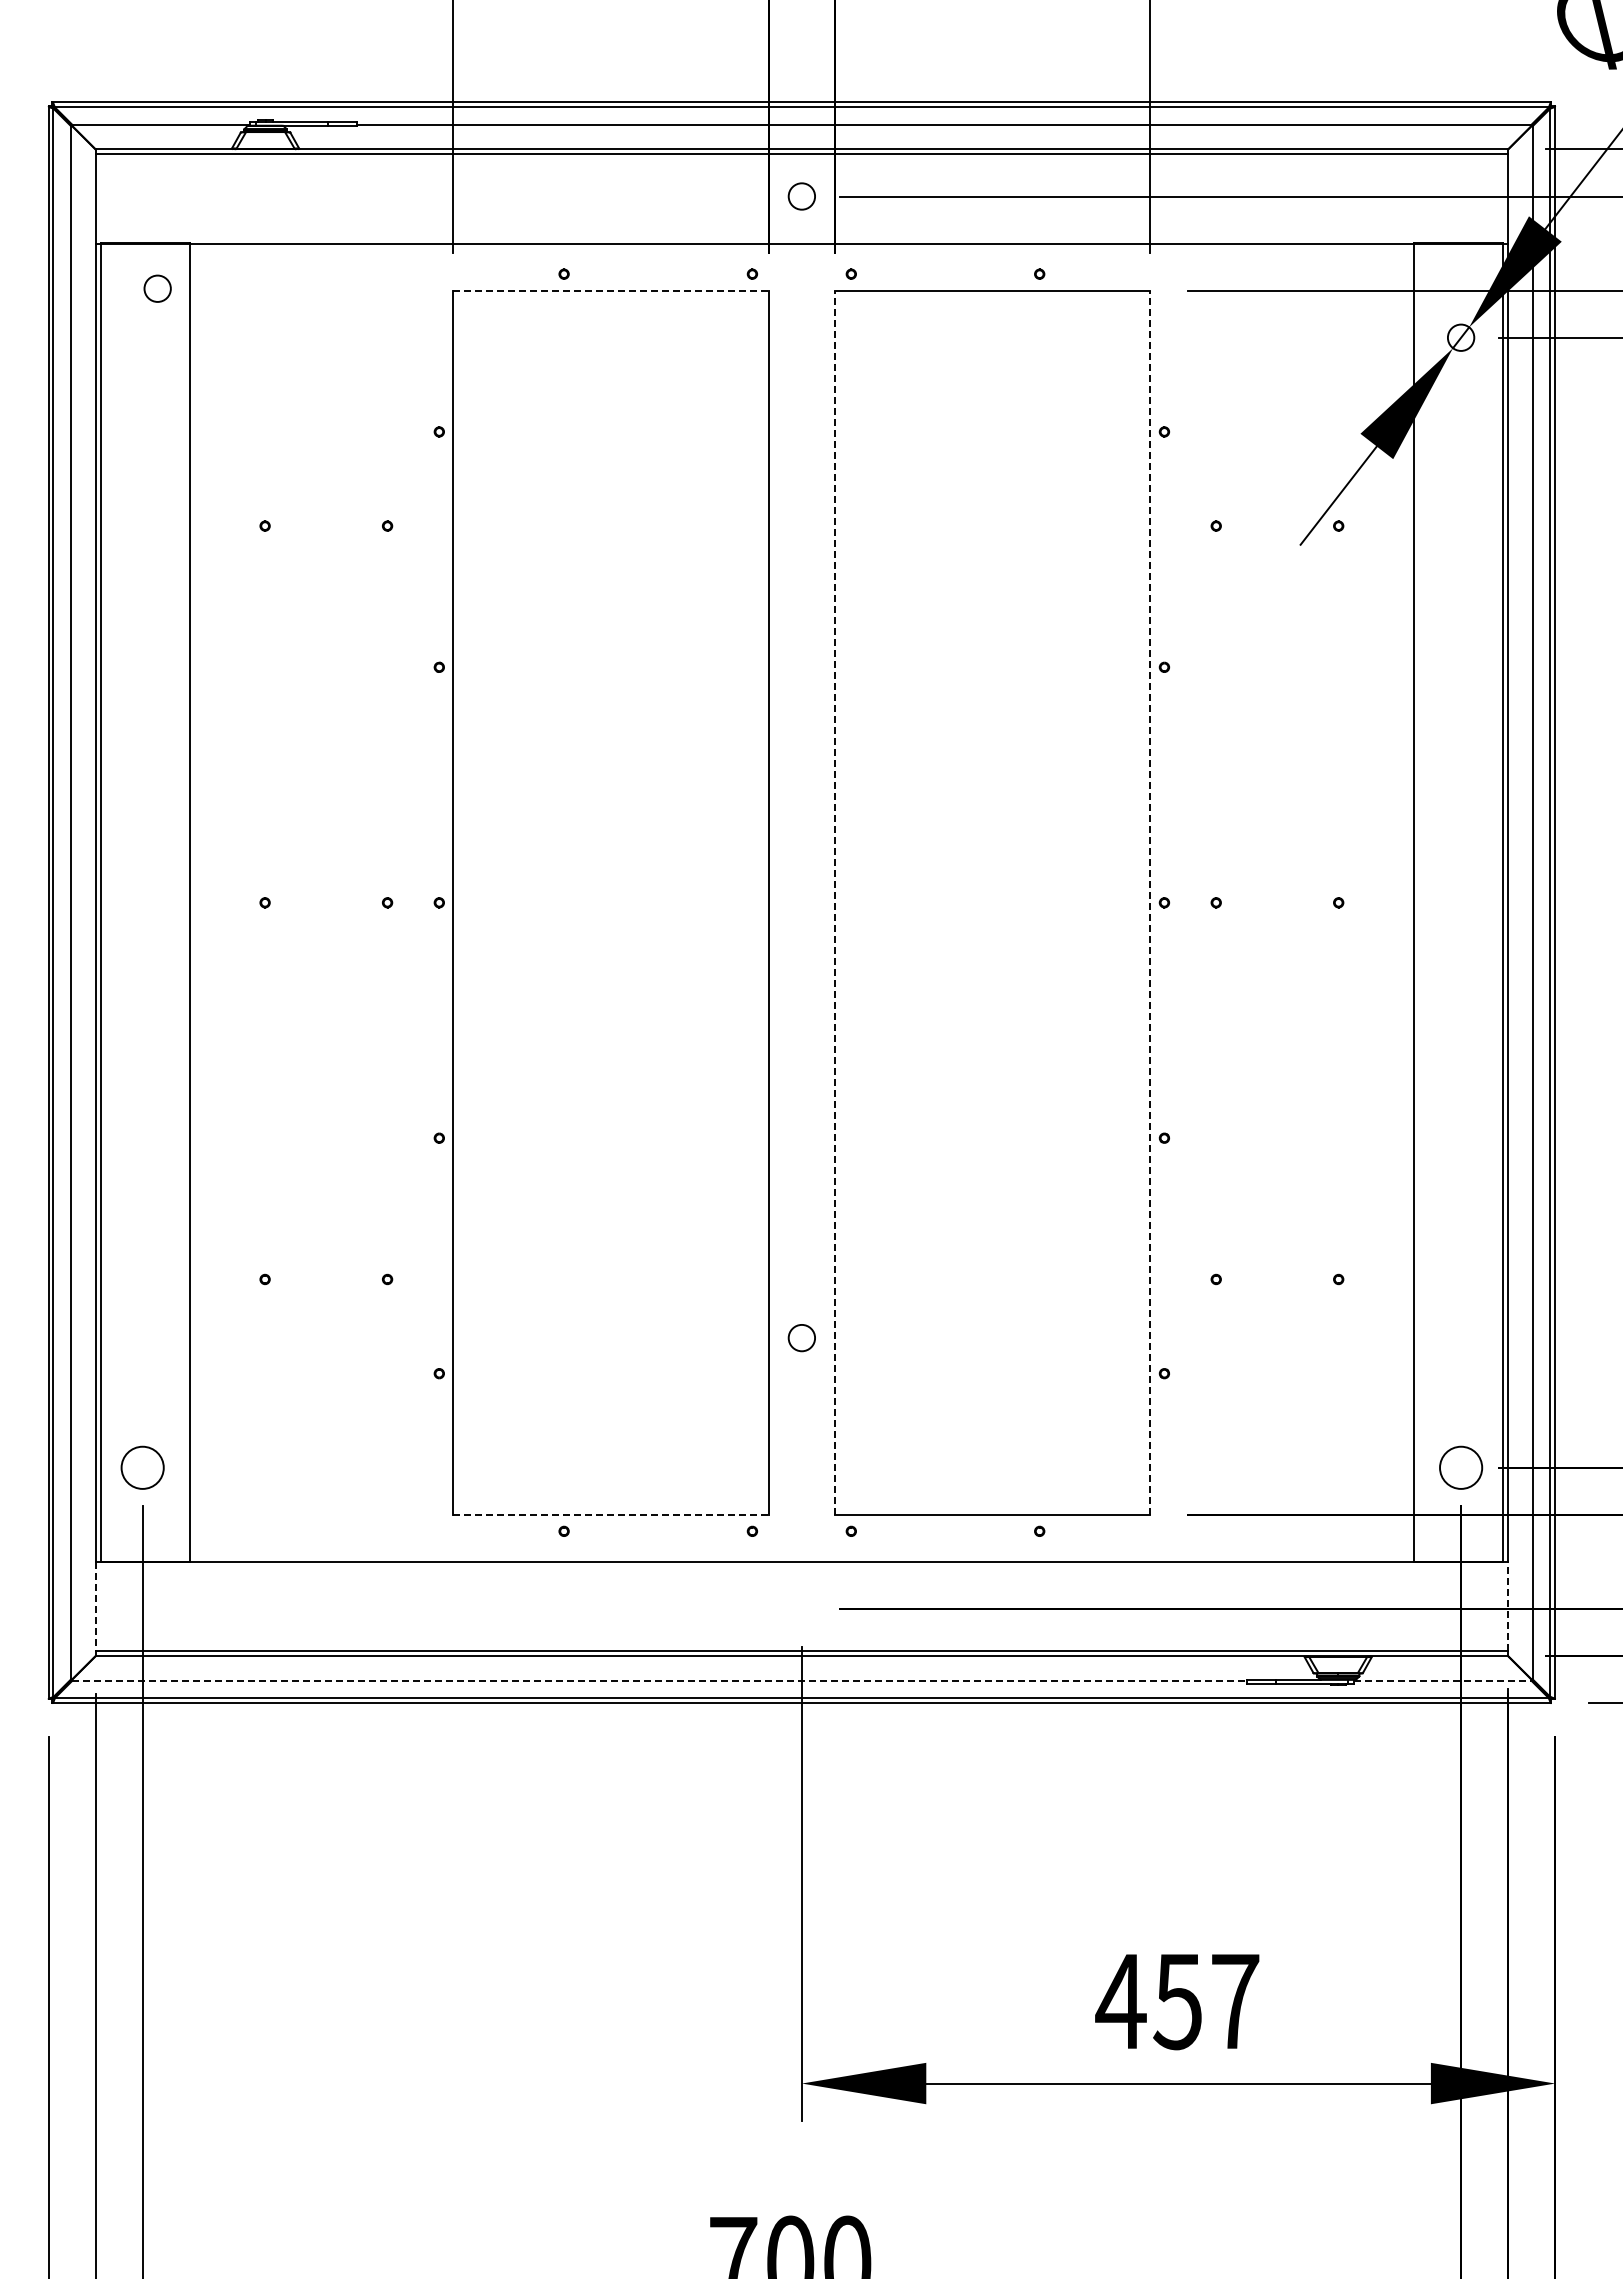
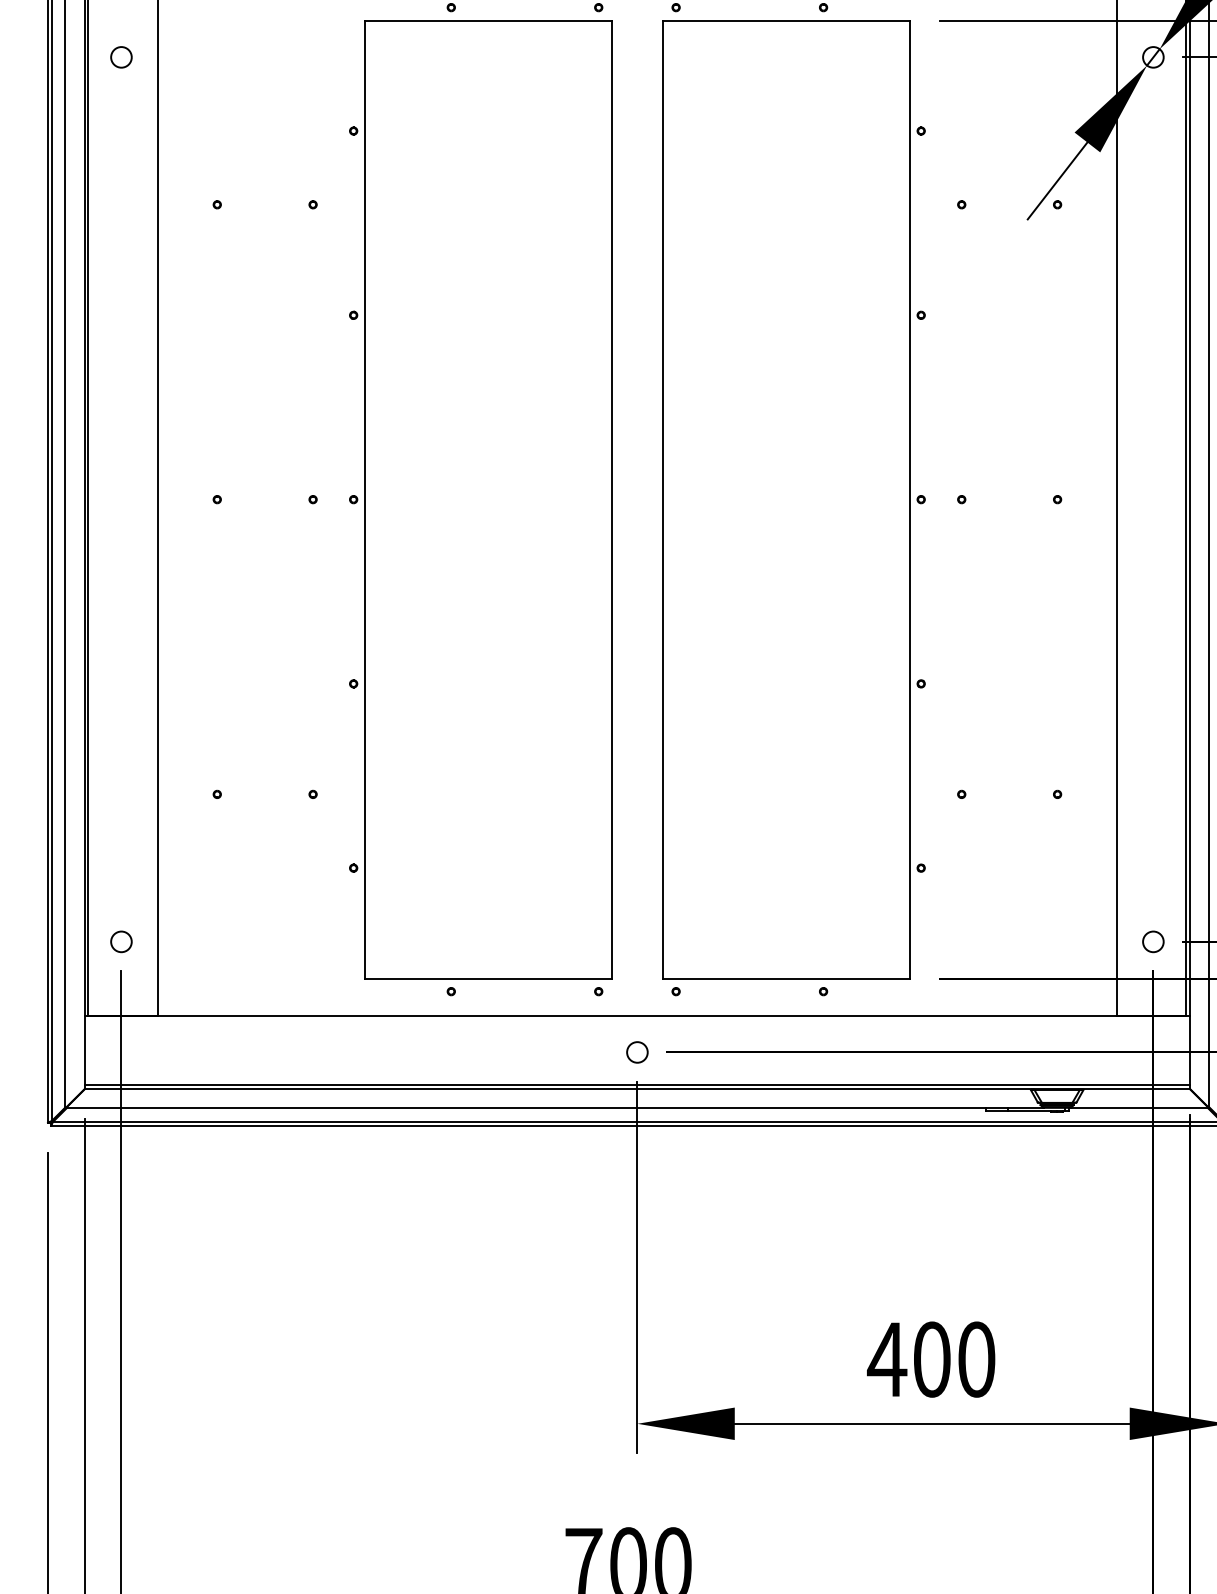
circle: (157, 288) -> (121, 57), moved
line: (611, 290) -> (488, 20), dashed -> solid
line: (834, 902) -> (662, 499), dashed -> solid
line: (1150, 902) -> (910, 499), dashed -> solid
circle: (801, 1338) -> (637, 1052), moved
circle: (142, 1467) -> (121, 941), size x0.62
circle: (1460, 1467) -> (1152, 941), size x0.62
line: (611, 1514) -> (488, 978), dashed -> solid
line: (95, 1606) -> (84, 1050), dashed -> solid
line: (1508, 1606) -> (1190, 1050), dashed -> solid
line: (660, 1680) -> (526, 1108), dashed -> solid
line: (1442, 1680) -> (1138, 1108), dashed -> solid
text: (1206, 2001) -> (954, 1359), 457 -> 400

